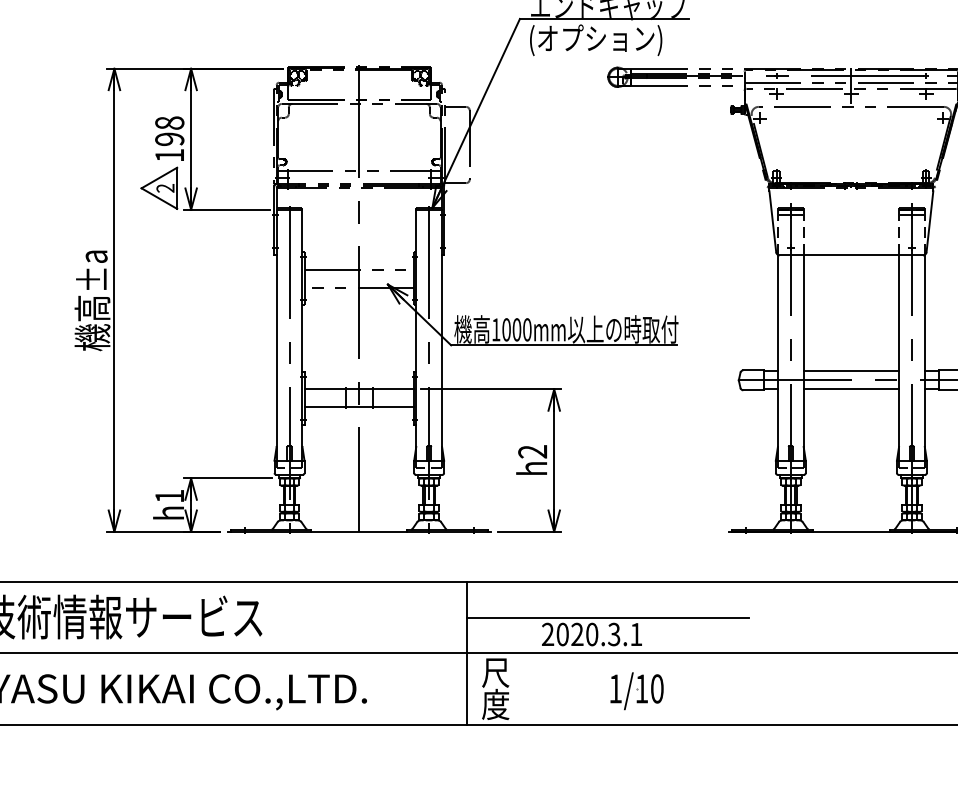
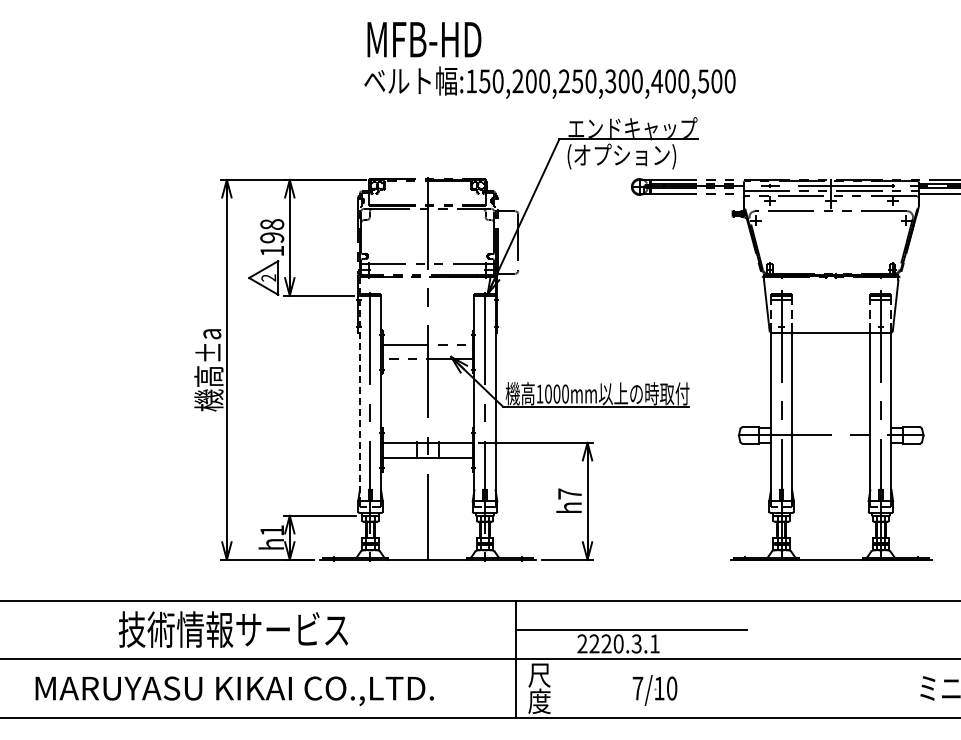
line: (276, 324) -> (359, 389), solid -> dashed
line: (851, 371) -> (831, 428), removed
line: (851, 388) -> (831, 442), removed
text: (532, 451) -> (569, 493), h2 -> h7
text: (562, 634) -> (594, 643), 2020.3.1 -> 2220.3.1
text: (615, 688) -> (637, 688), 1/10 -> 7/10

